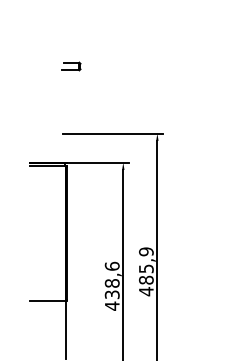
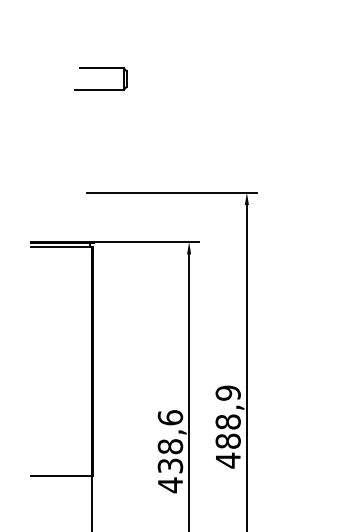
part: (71, 66) -> (101, 78), size x1.67
text: (146, 268) -> (228, 421), 485,9 -> 488,9

